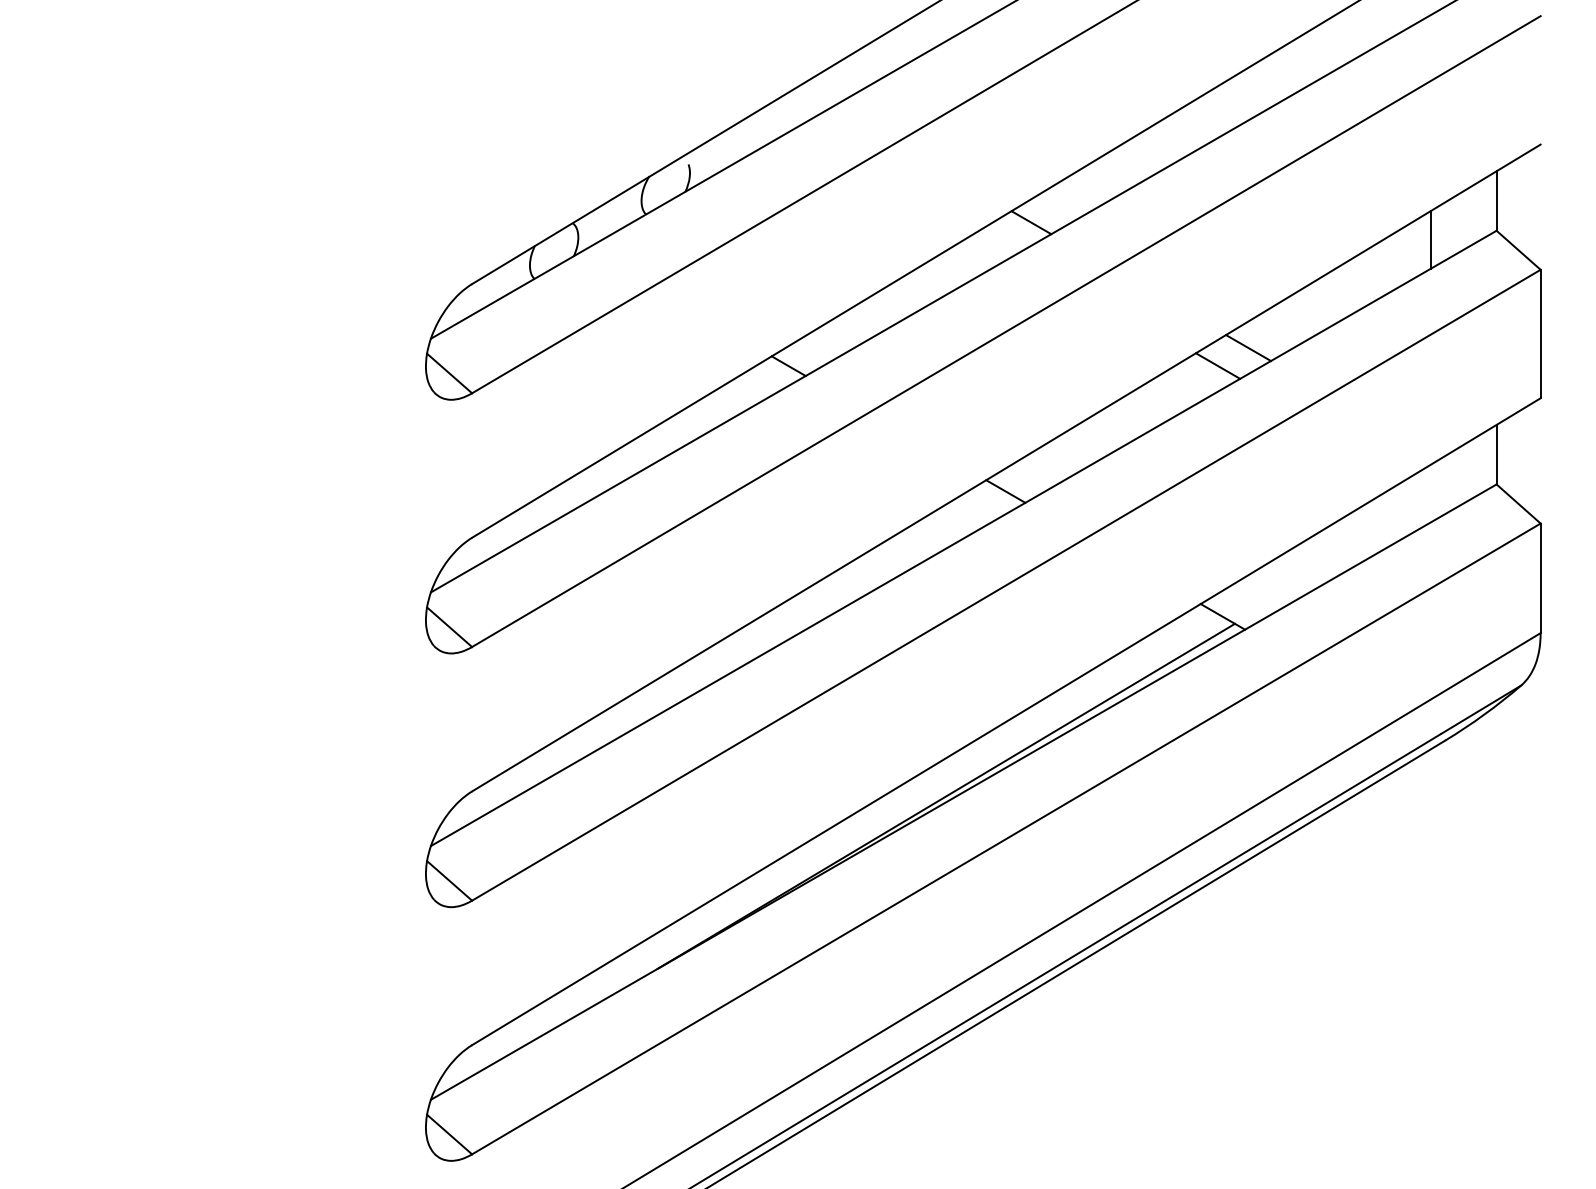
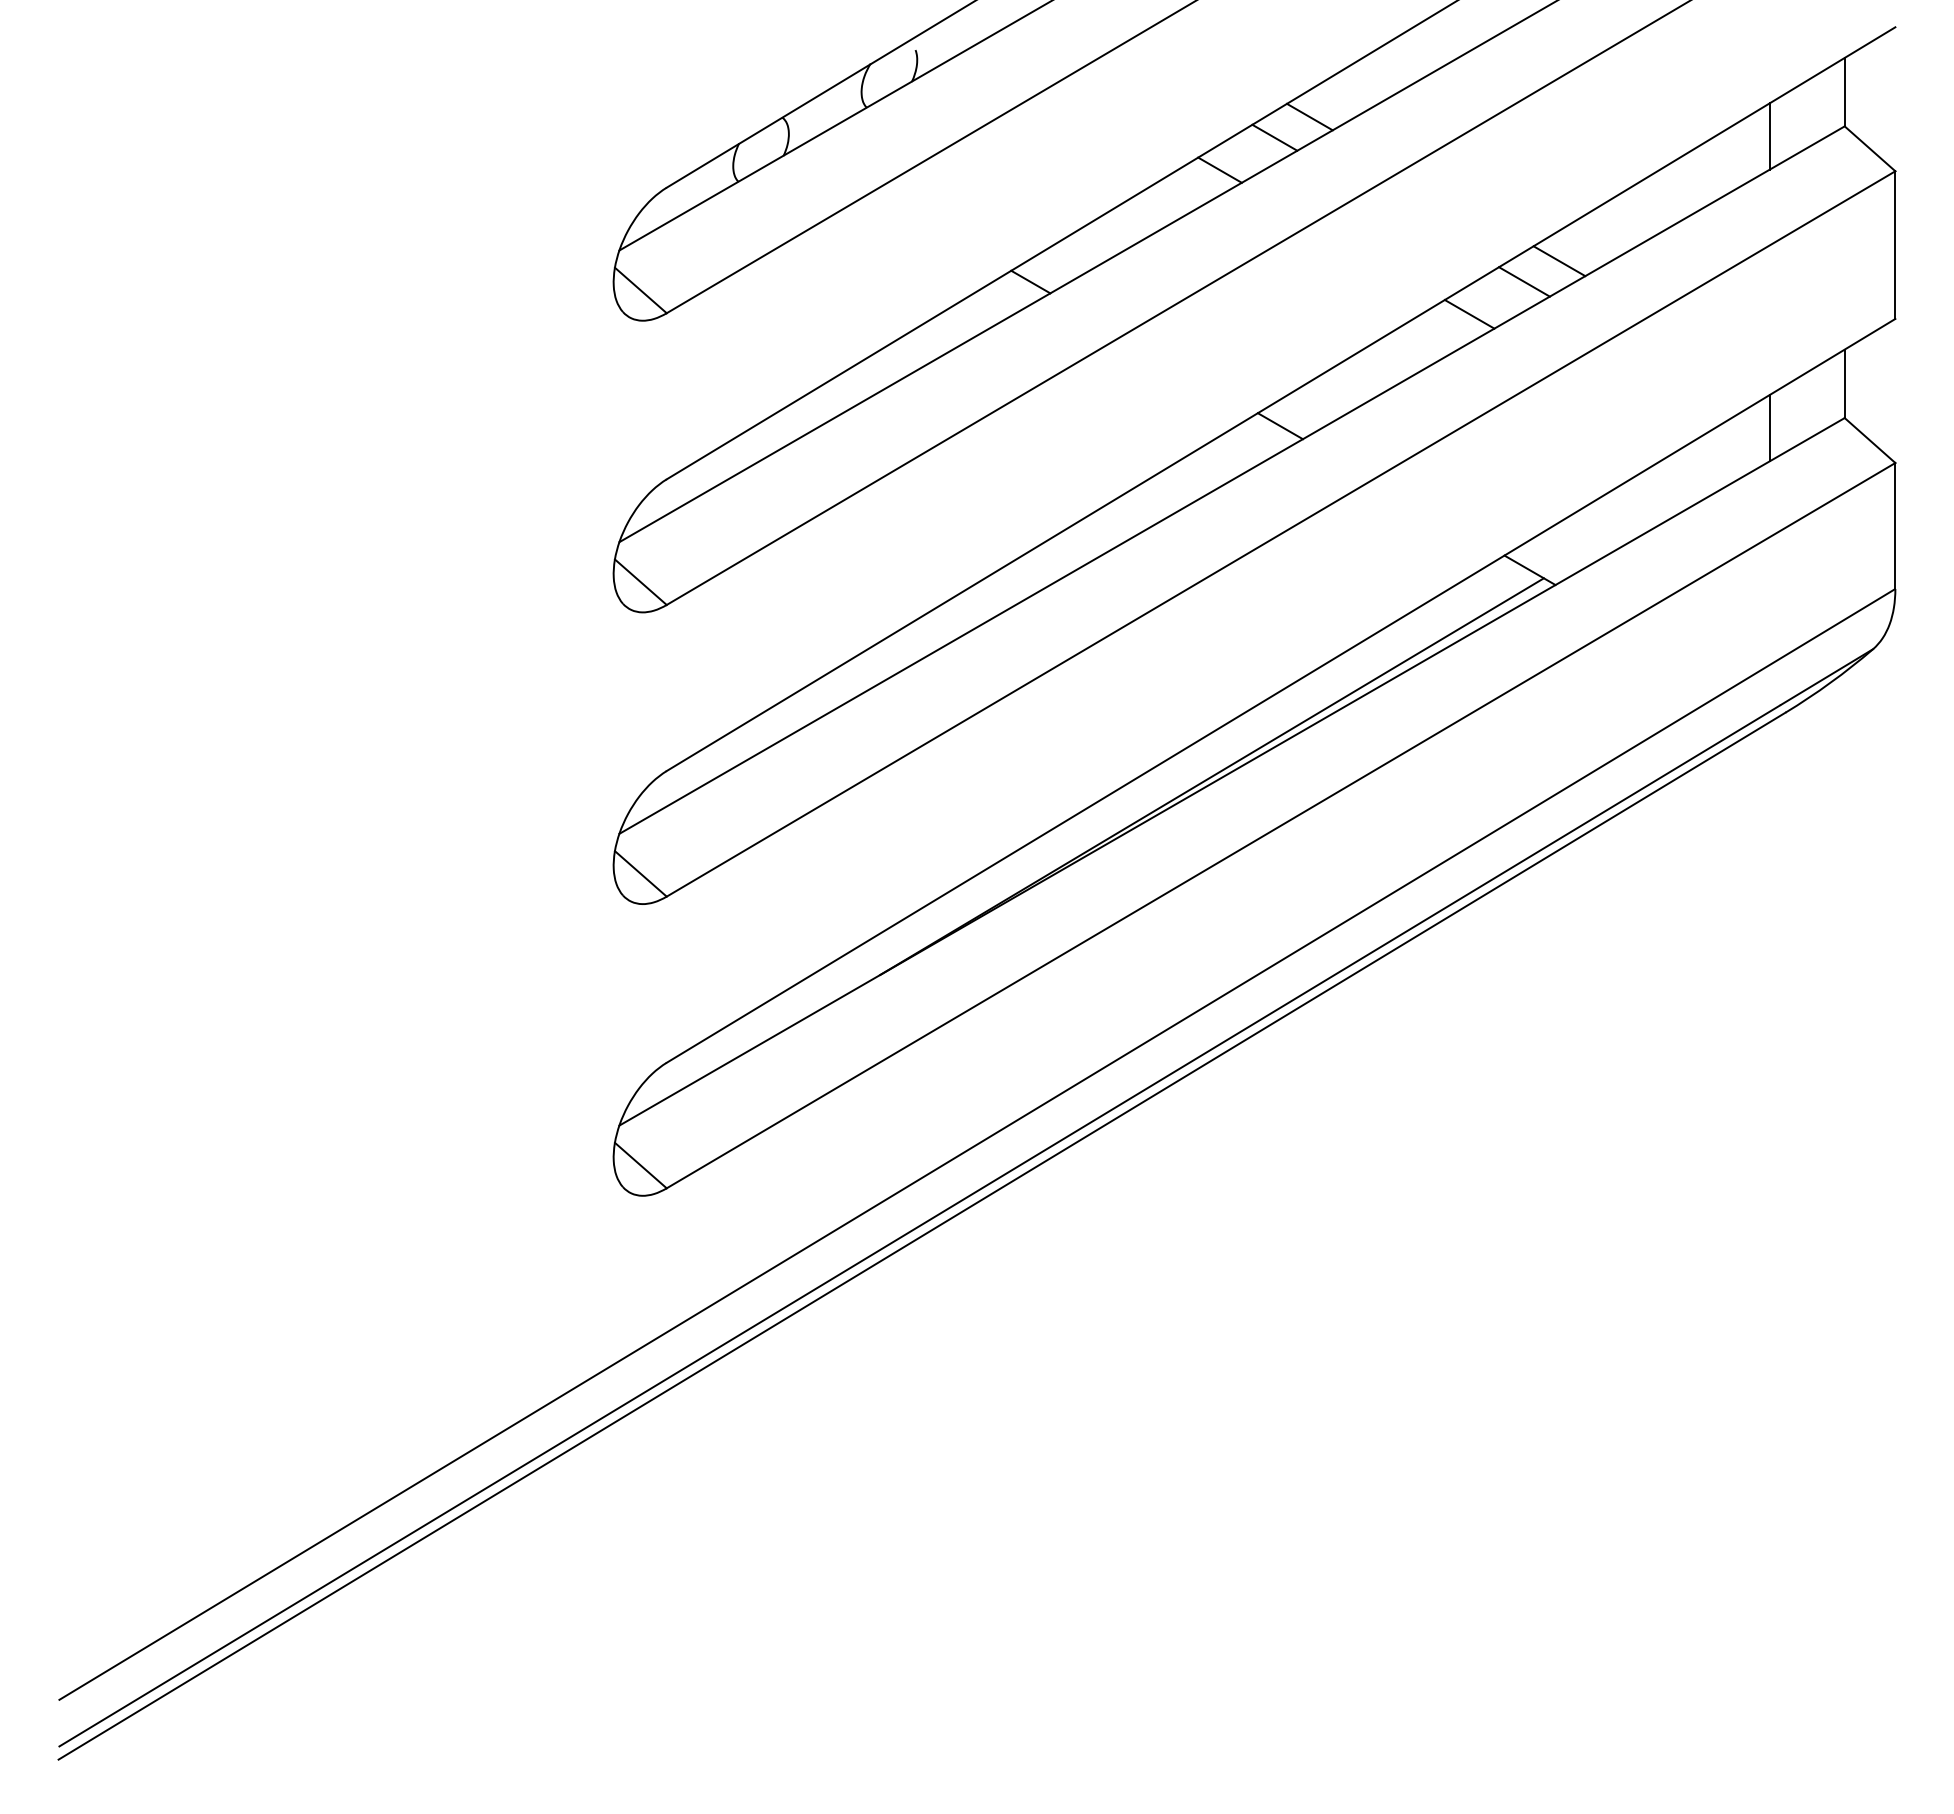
line: (1000, 240) -> (1274, 137), added
line: (952, 268) -> (1219, 169), added
line: (1170, 394) -> (1469, 314), added
line: (1431, 493) -> (1769, 428), added

